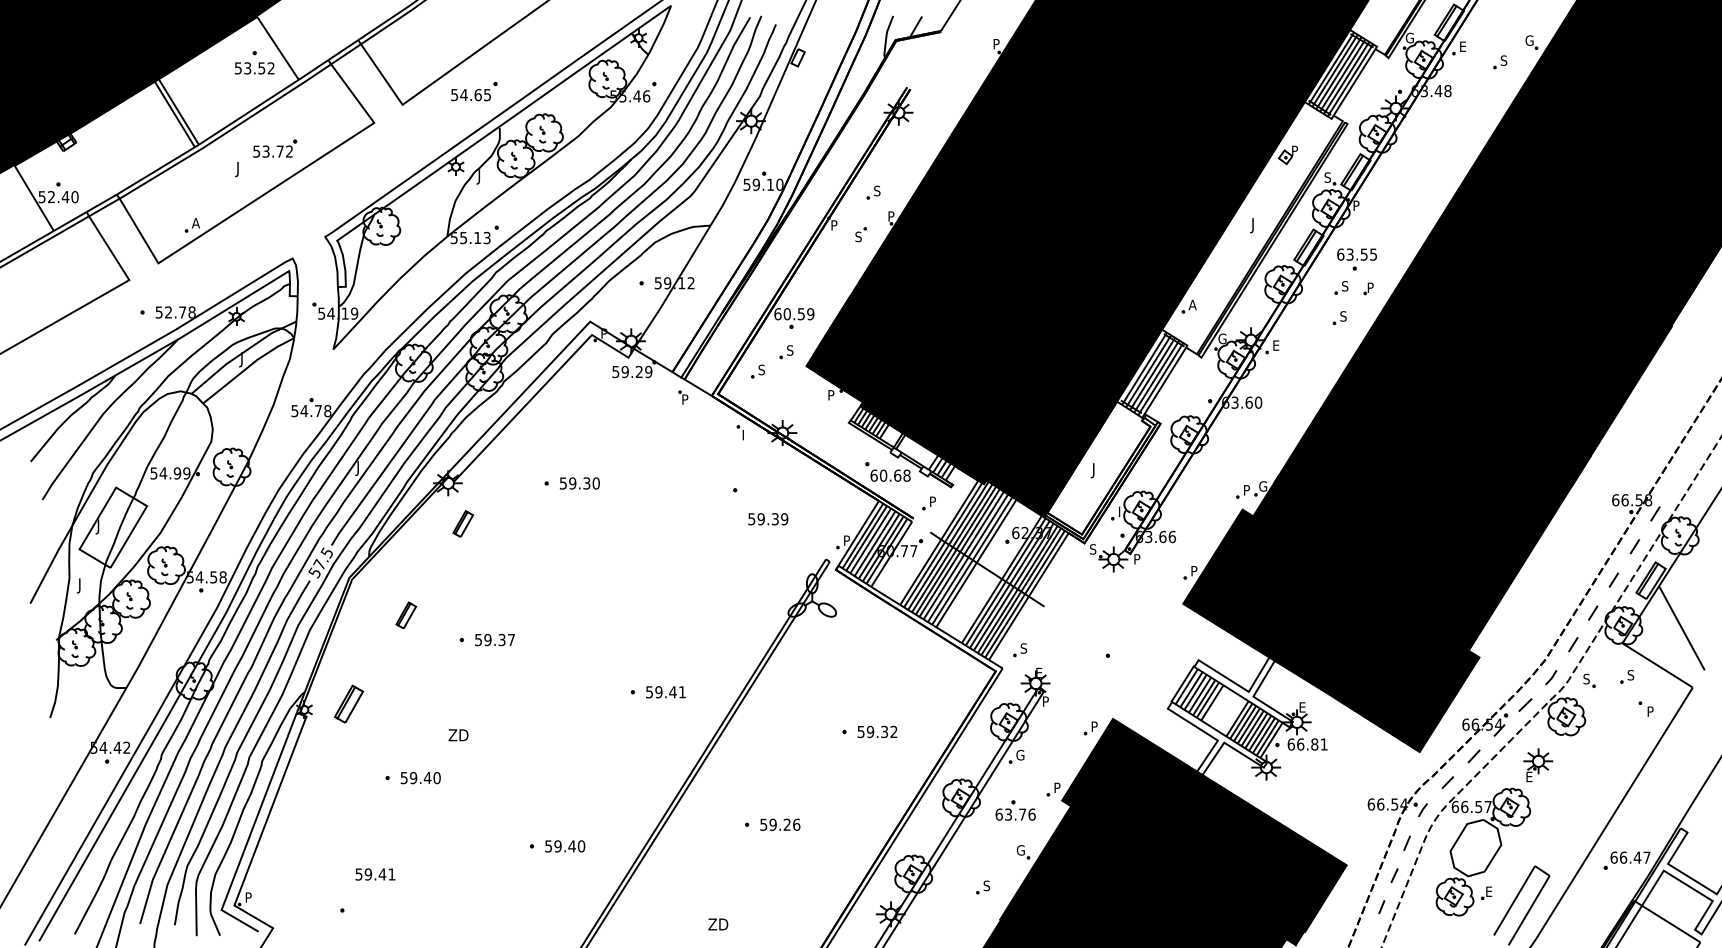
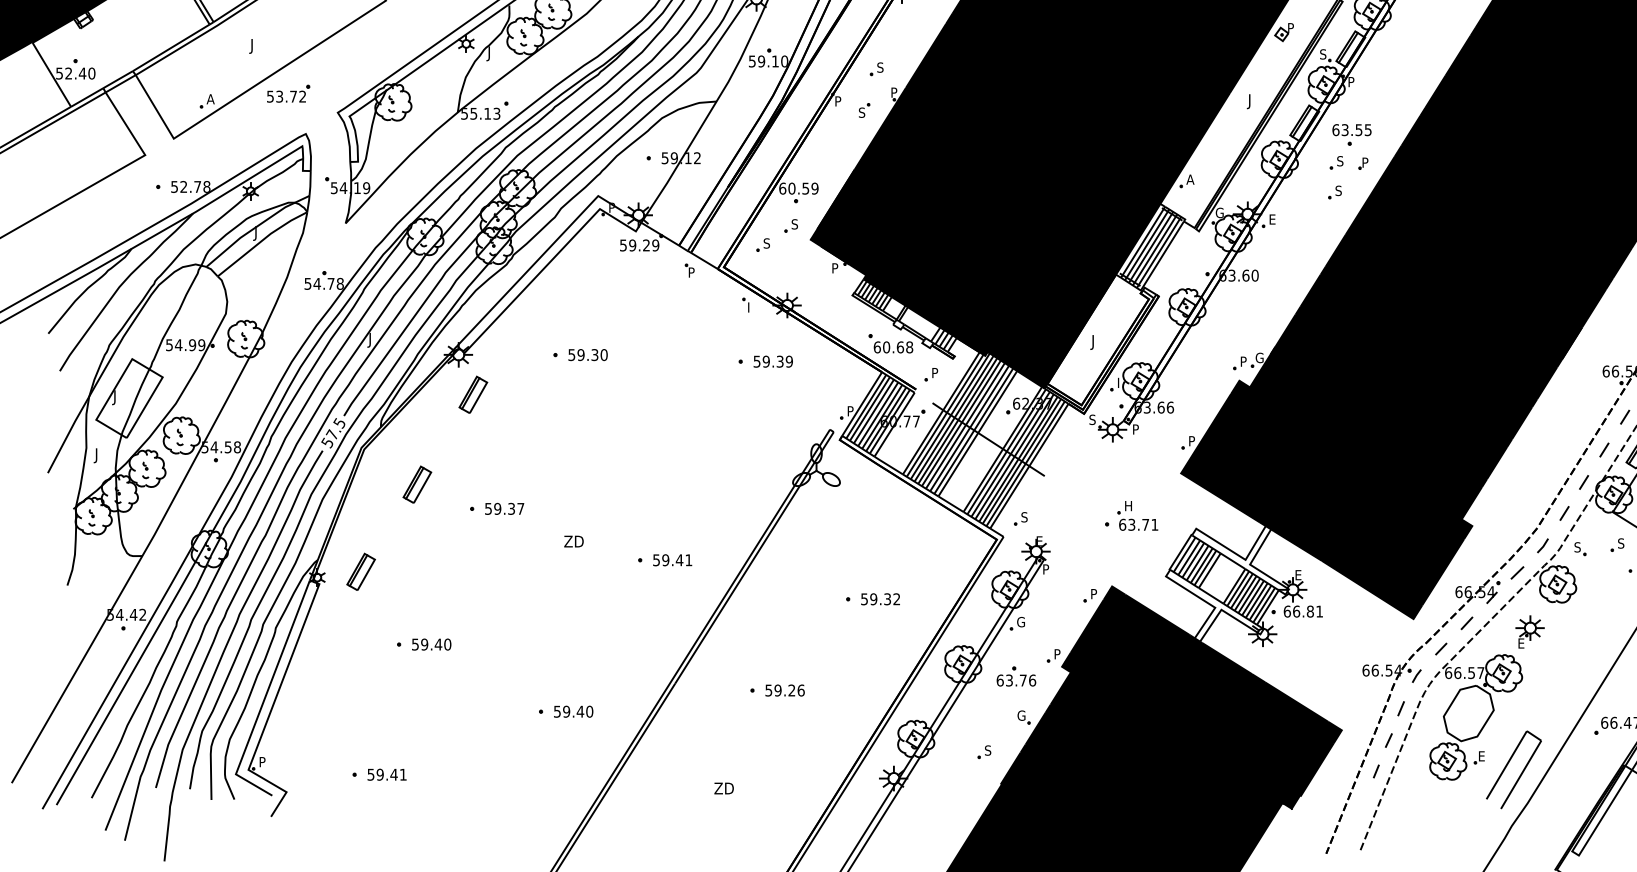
part: (275, 148) -> (288, 93), moved
text: (768, 519) -> (773, 361), moved
part: (463, 523) -> (473, 394), size x1.43
part: (406, 615) -> (417, 484), size x1.43
part: (1138, 647) -> (1137, 516), added
text: (458, 735) -> (573, 541), moved
text: (375, 874) -> (387, 774), moved

